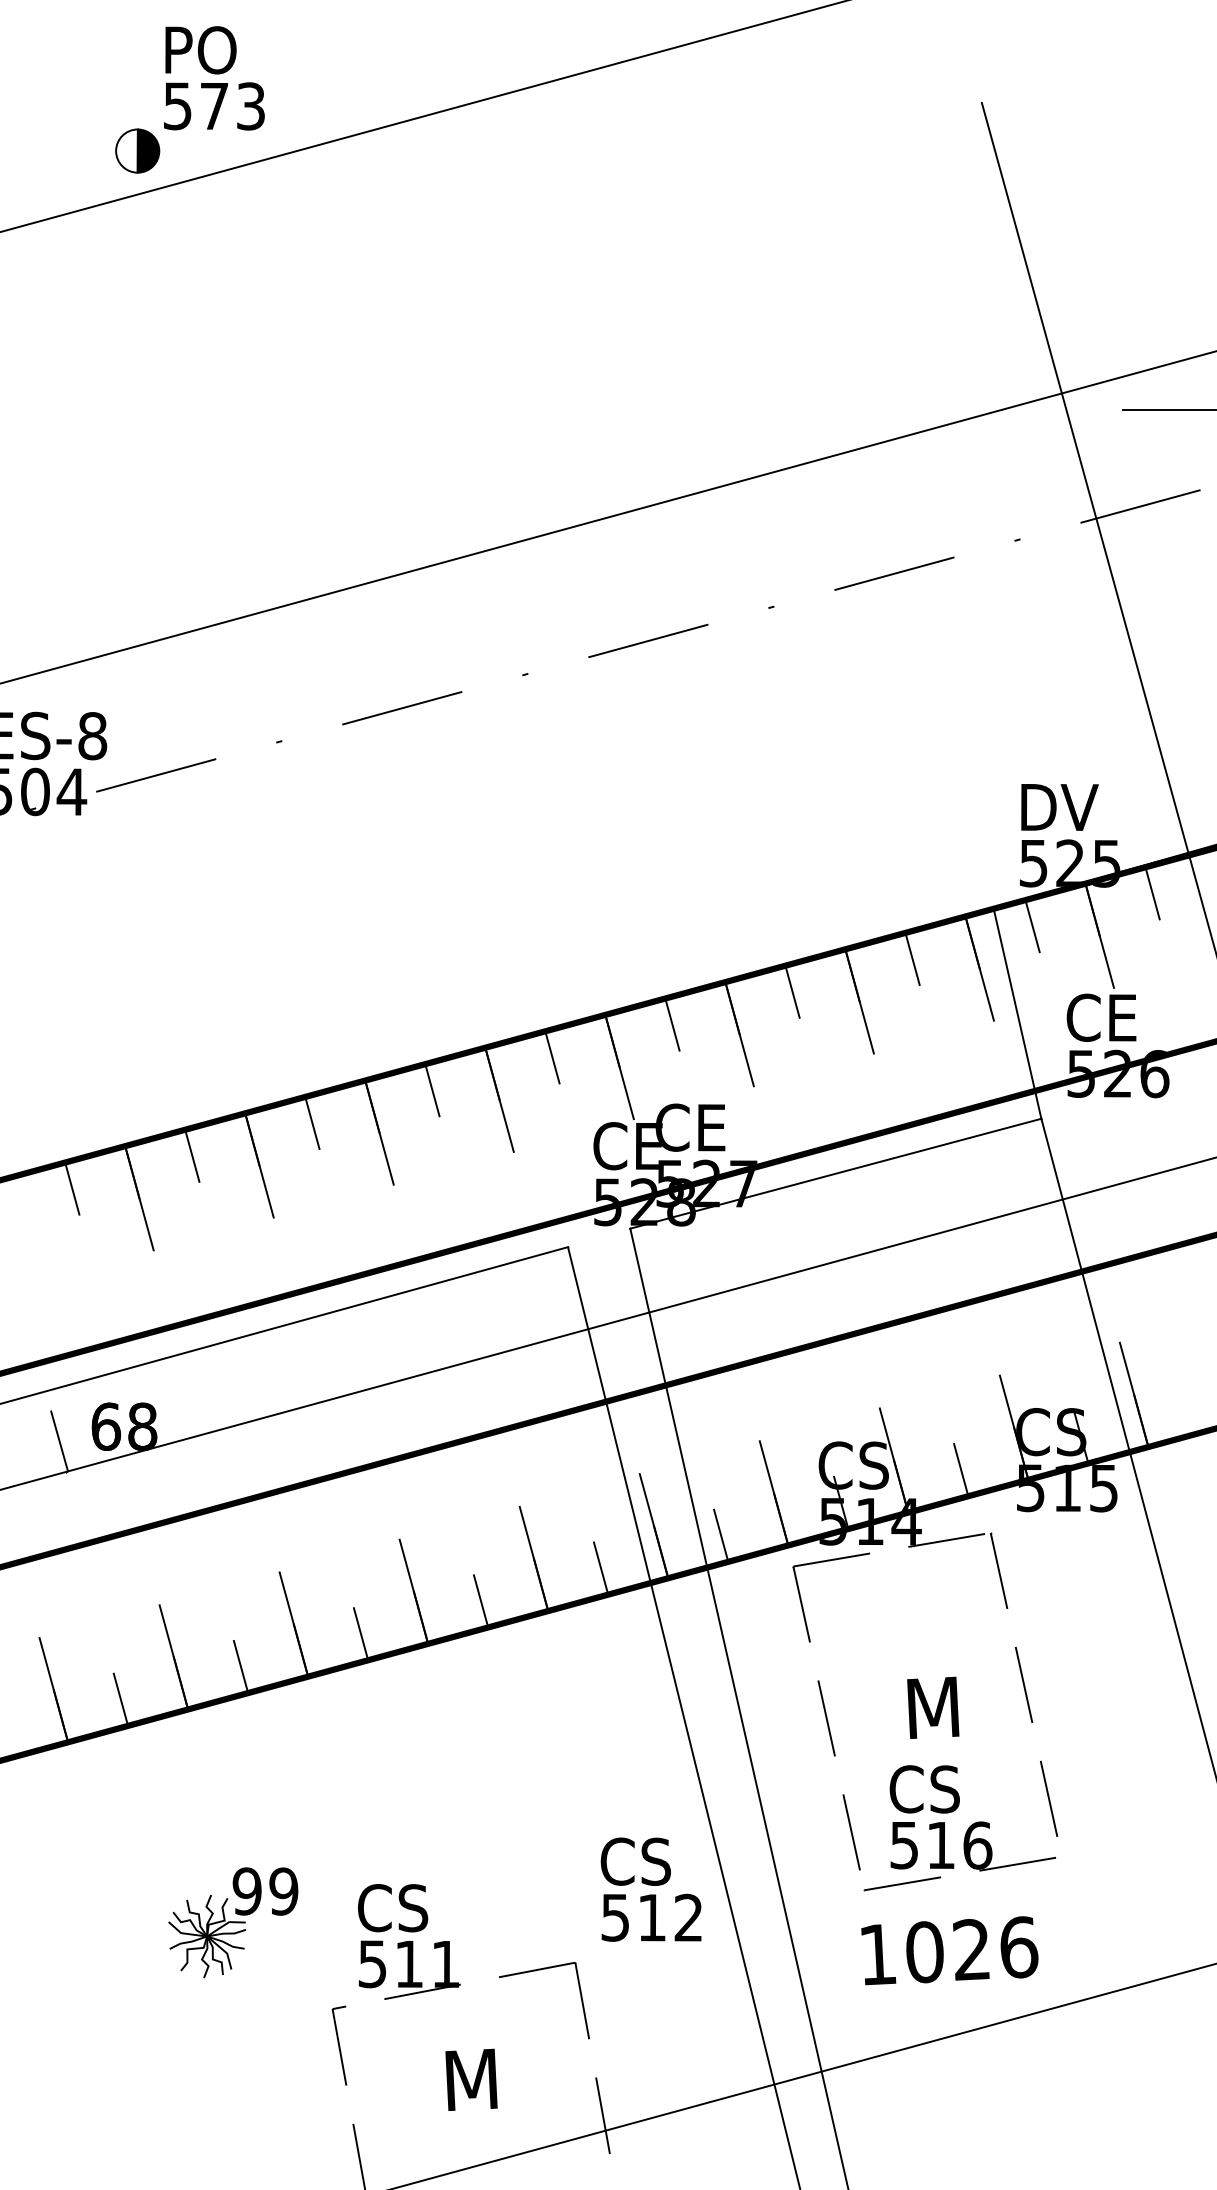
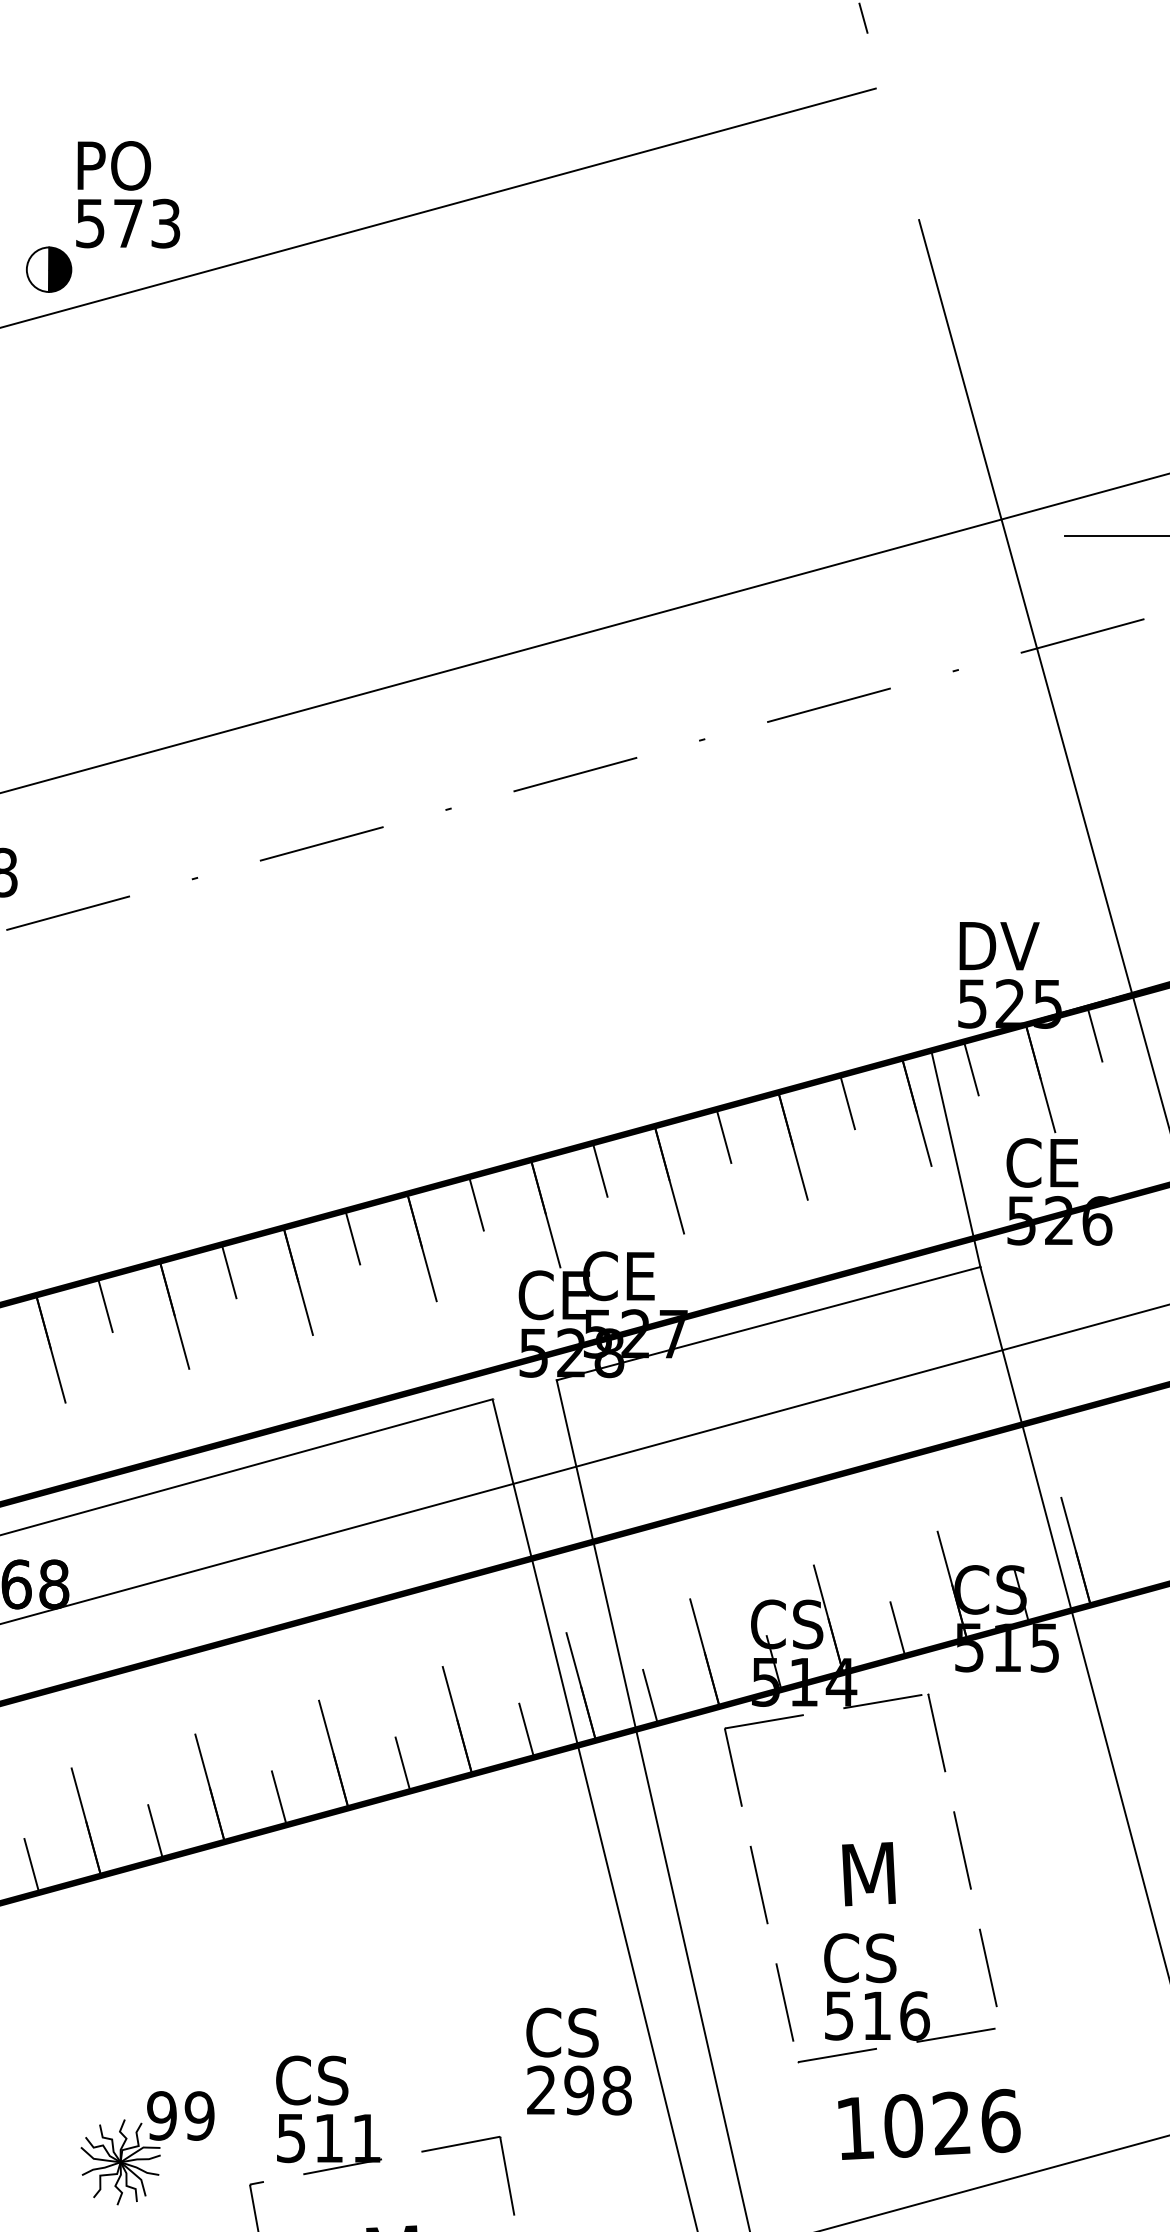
text: (652, 1917) -> (579, 2090), 512 -> 298
part: (233, 1922) -> (147, 2147), moved
text: (949, 1950) -> (929, 2124), moved

